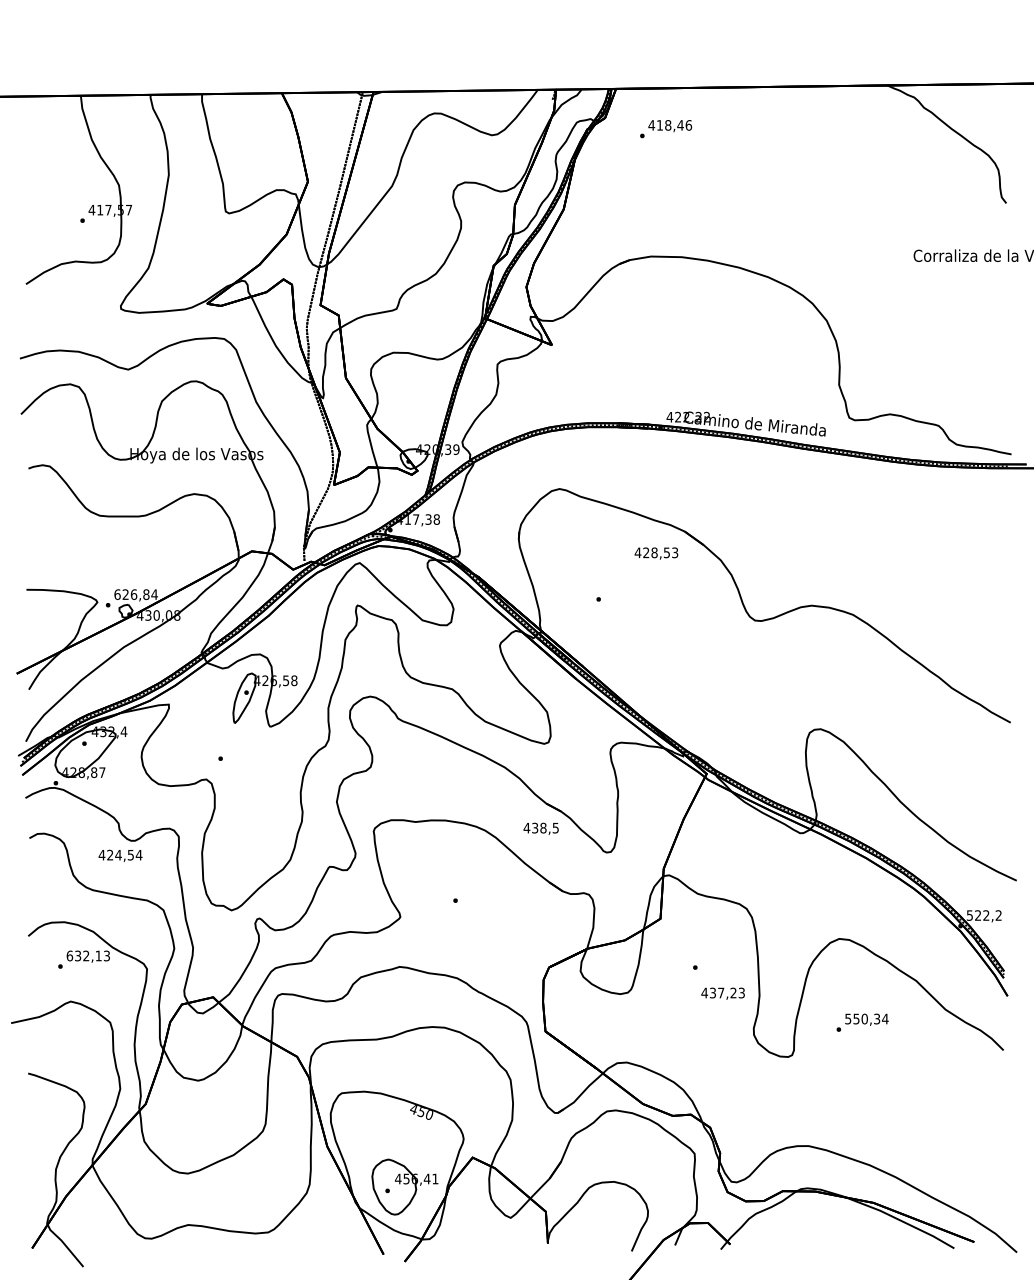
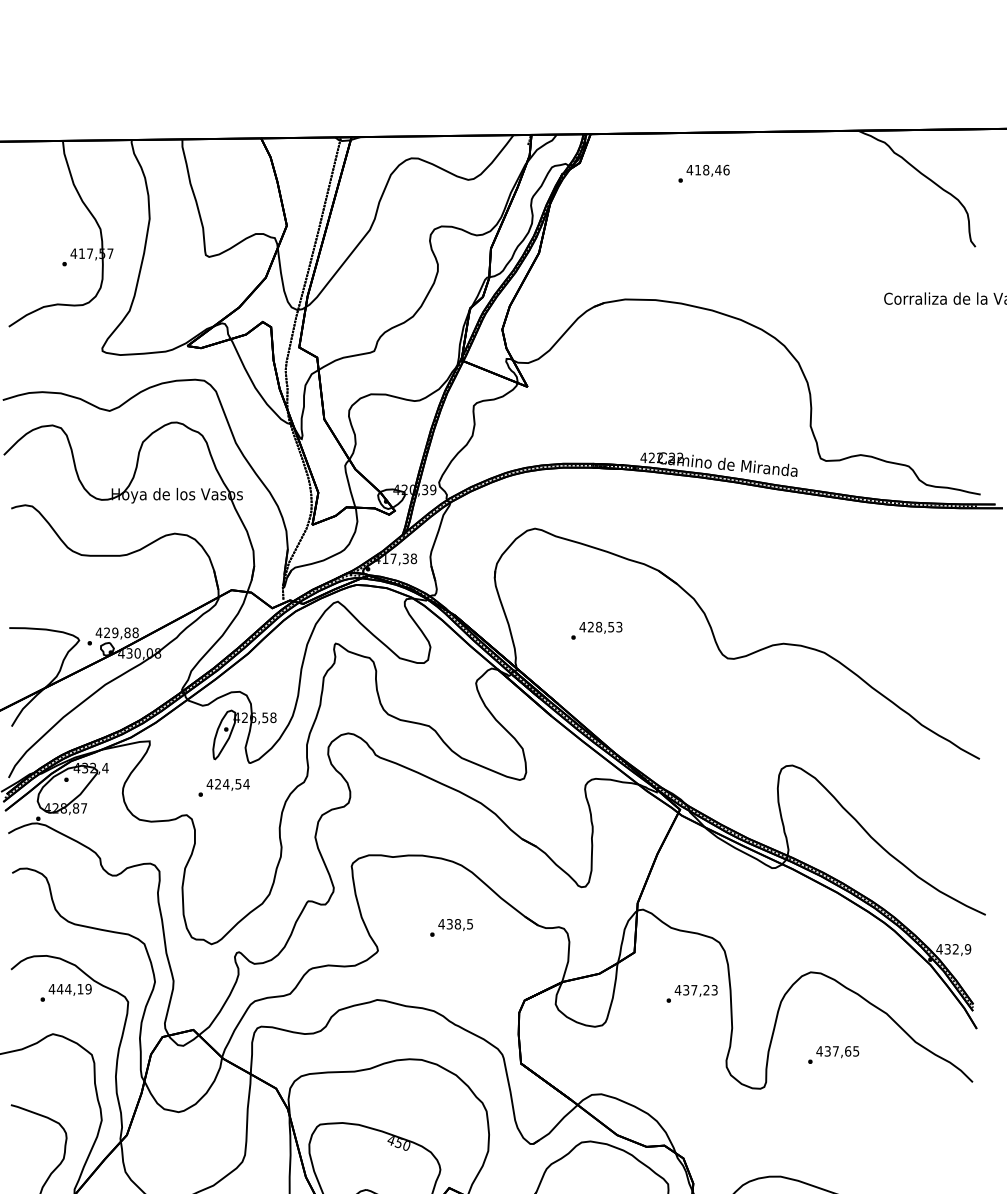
text: (666, 129) -> (704, 174), moved
text: (656, 553) -> (600, 627), moved
text: (135, 594) -> (116, 632), 626,84 -> 429,88
text: (540, 828) -> (455, 924), moved
text: (120, 855) -> (228, 784), moved
text: (983, 915) -> (953, 949), 522,2 -> 432,9
text: (88, 955) -> (70, 988), 632,13 -> 444,19
text: (722, 993) -> (695, 990), moved
text: (866, 1018) -> (837, 1050), 550,34 -> 437,65

